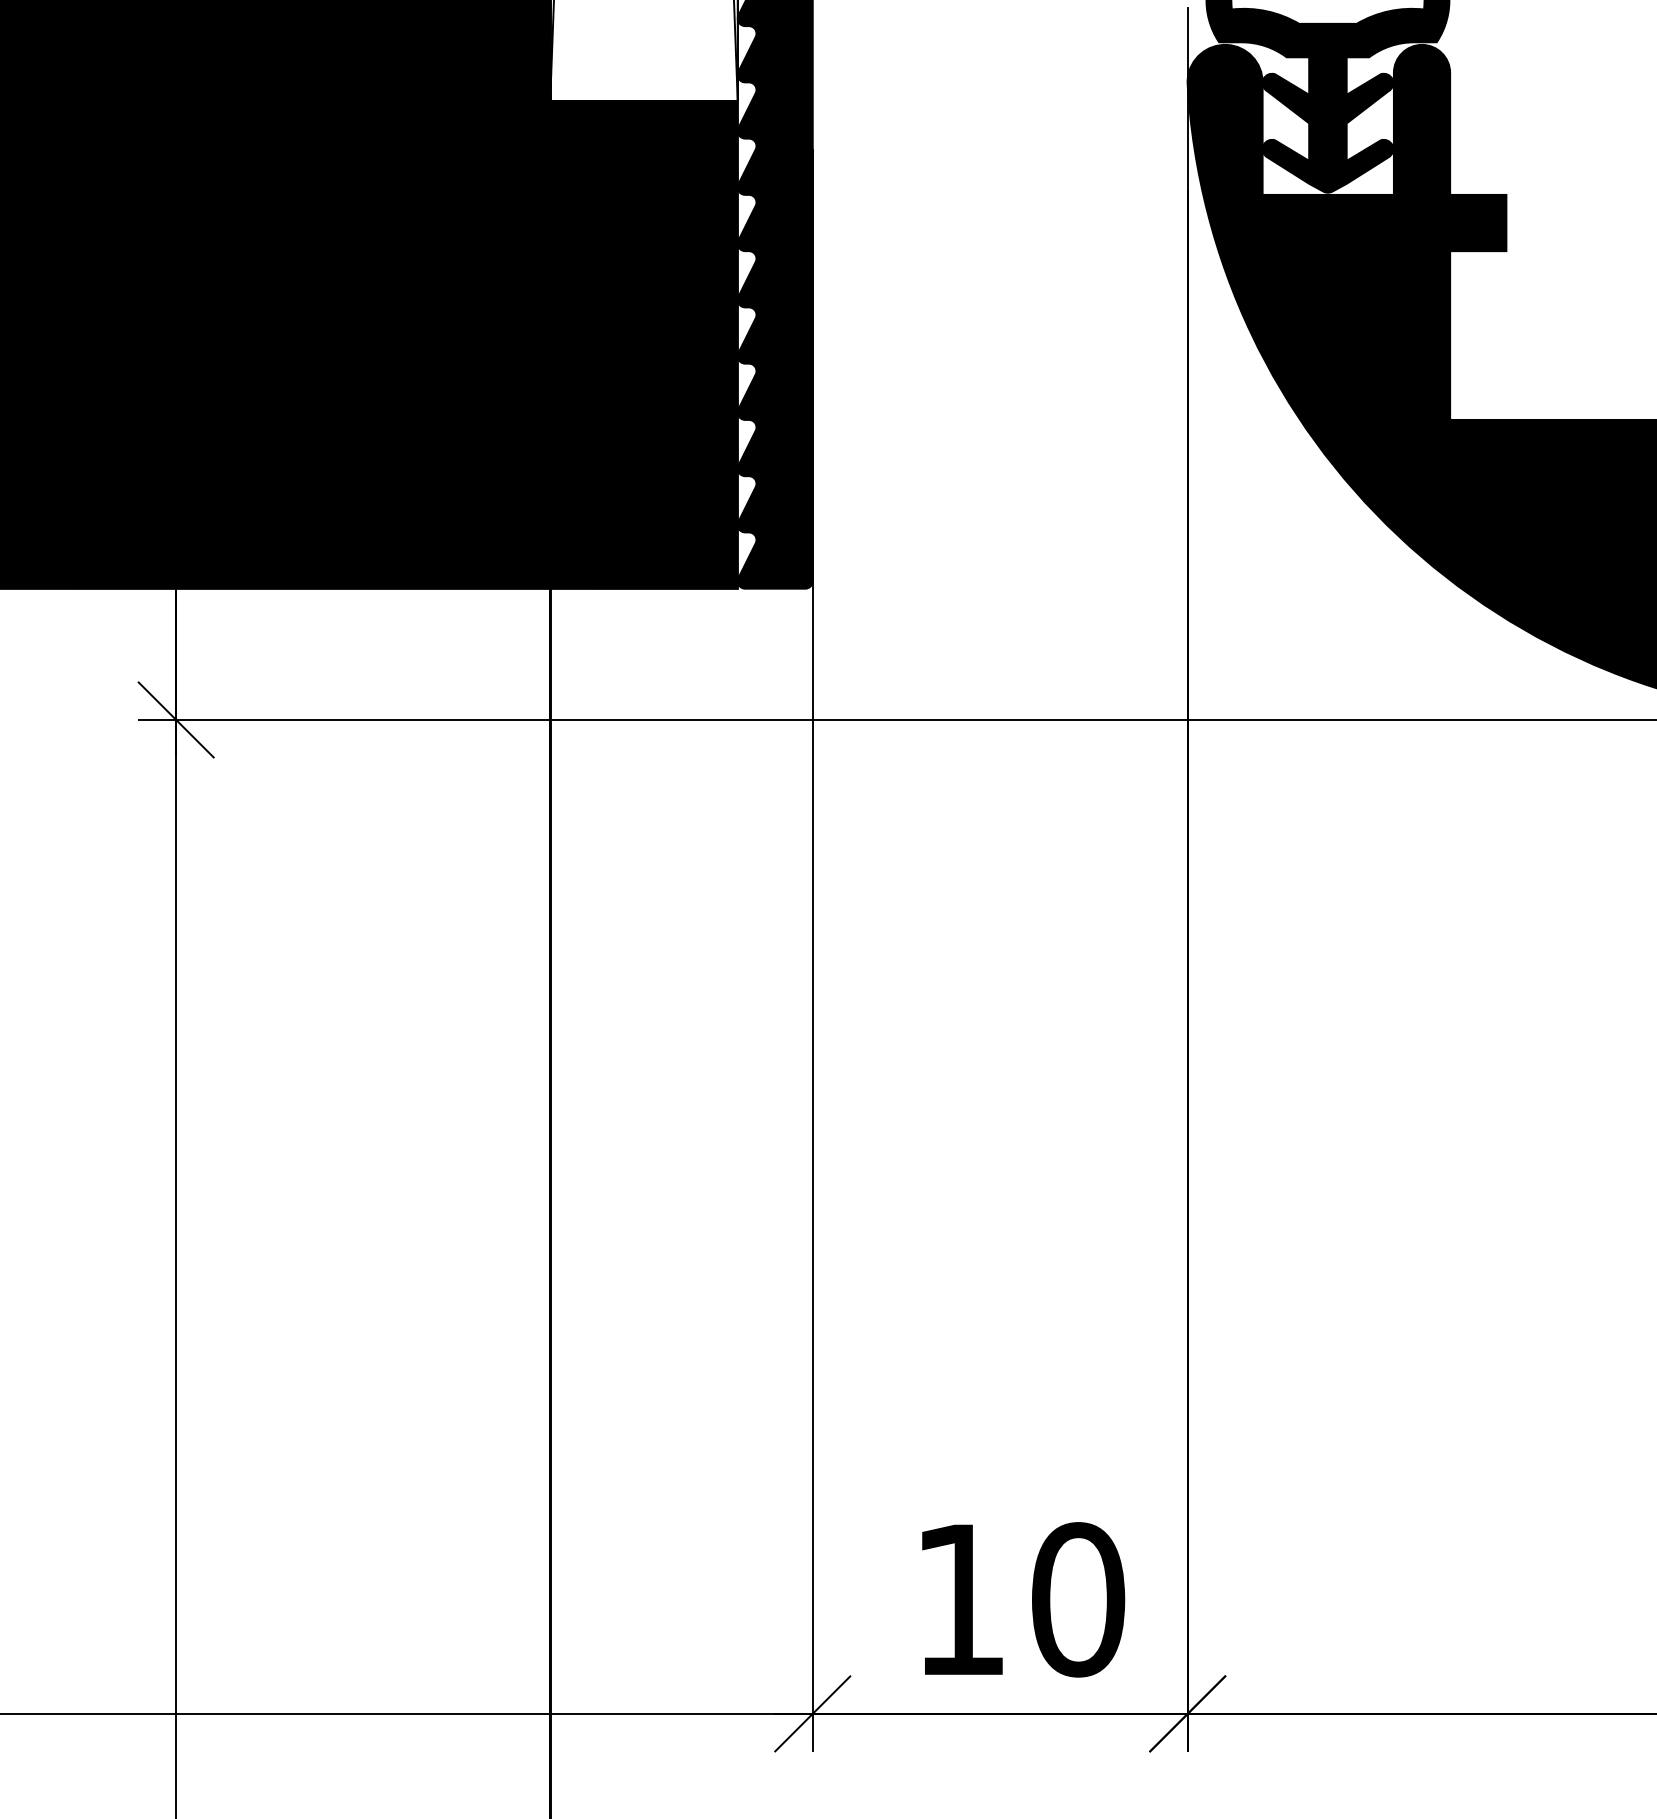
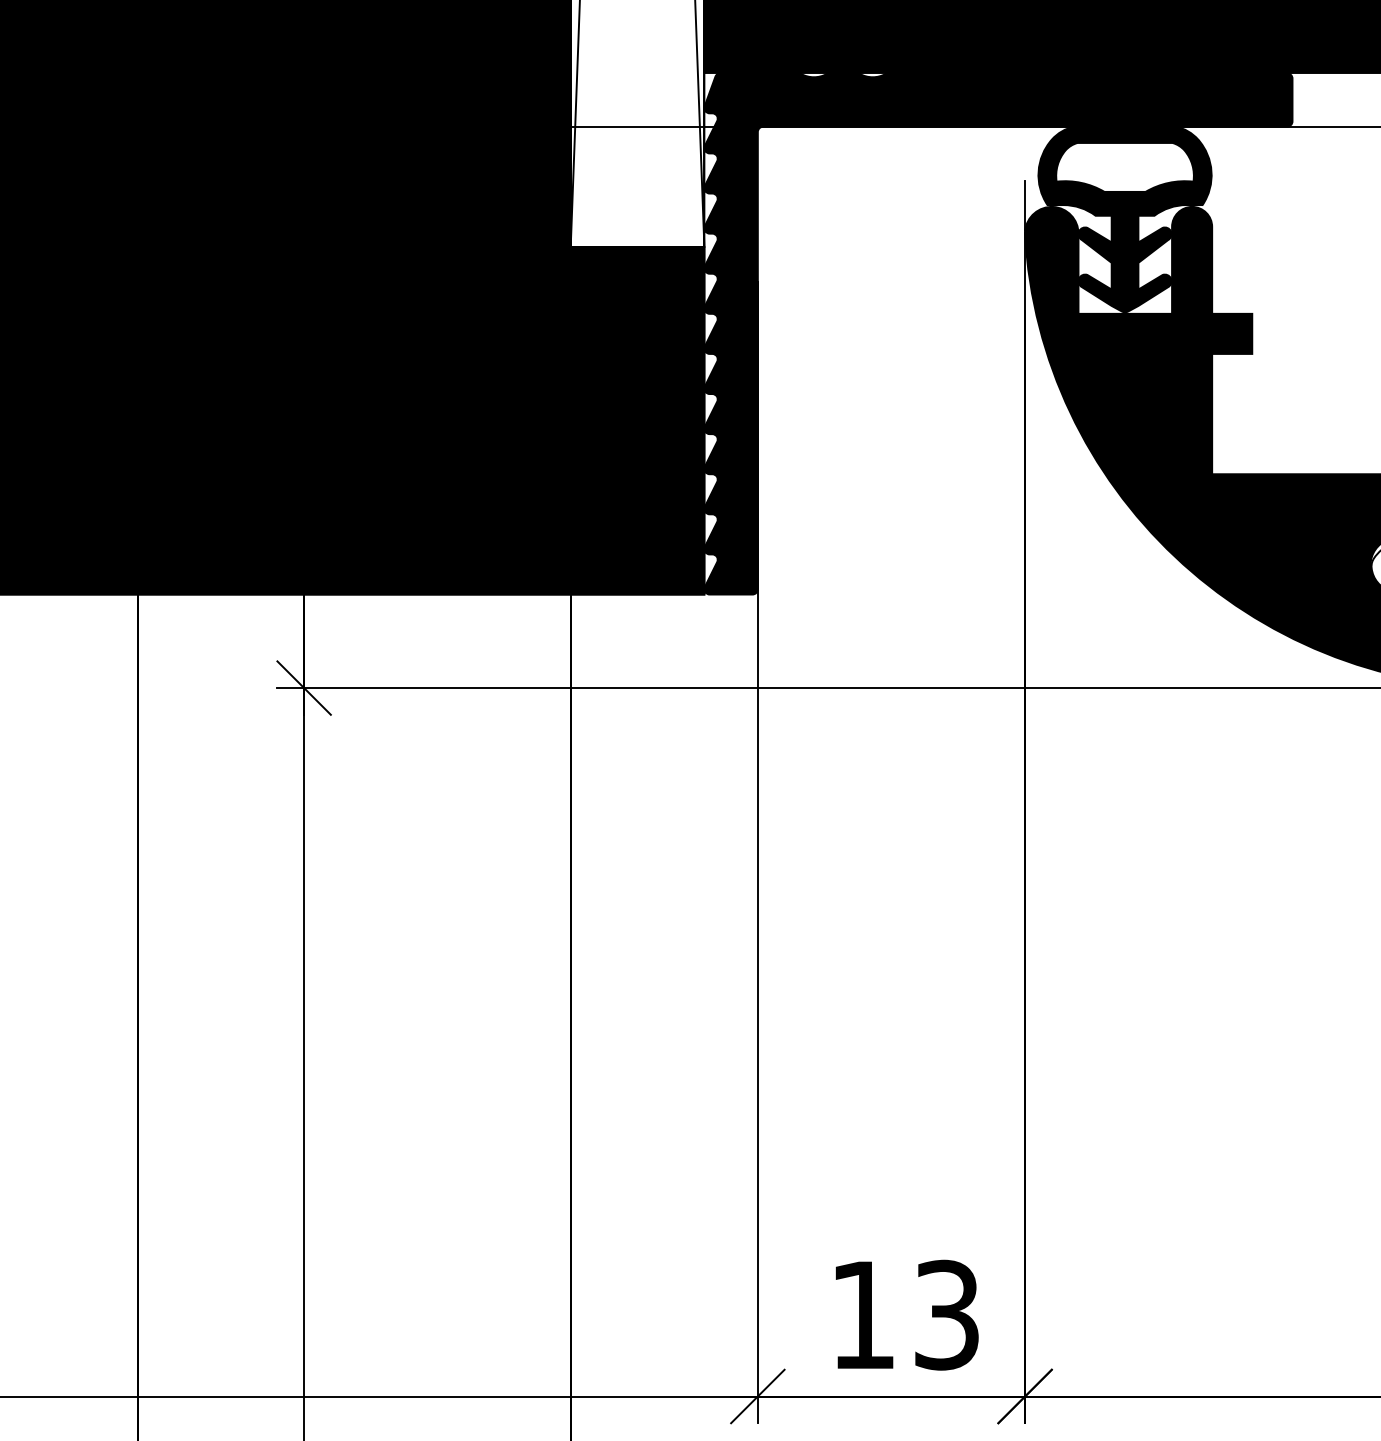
text: (1078, 1598) -> (947, 1314), 10 -> 13

